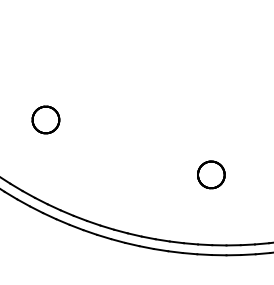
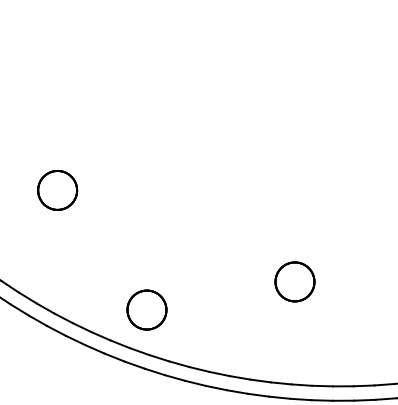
part: (110, 198) -> (146, 309), added

